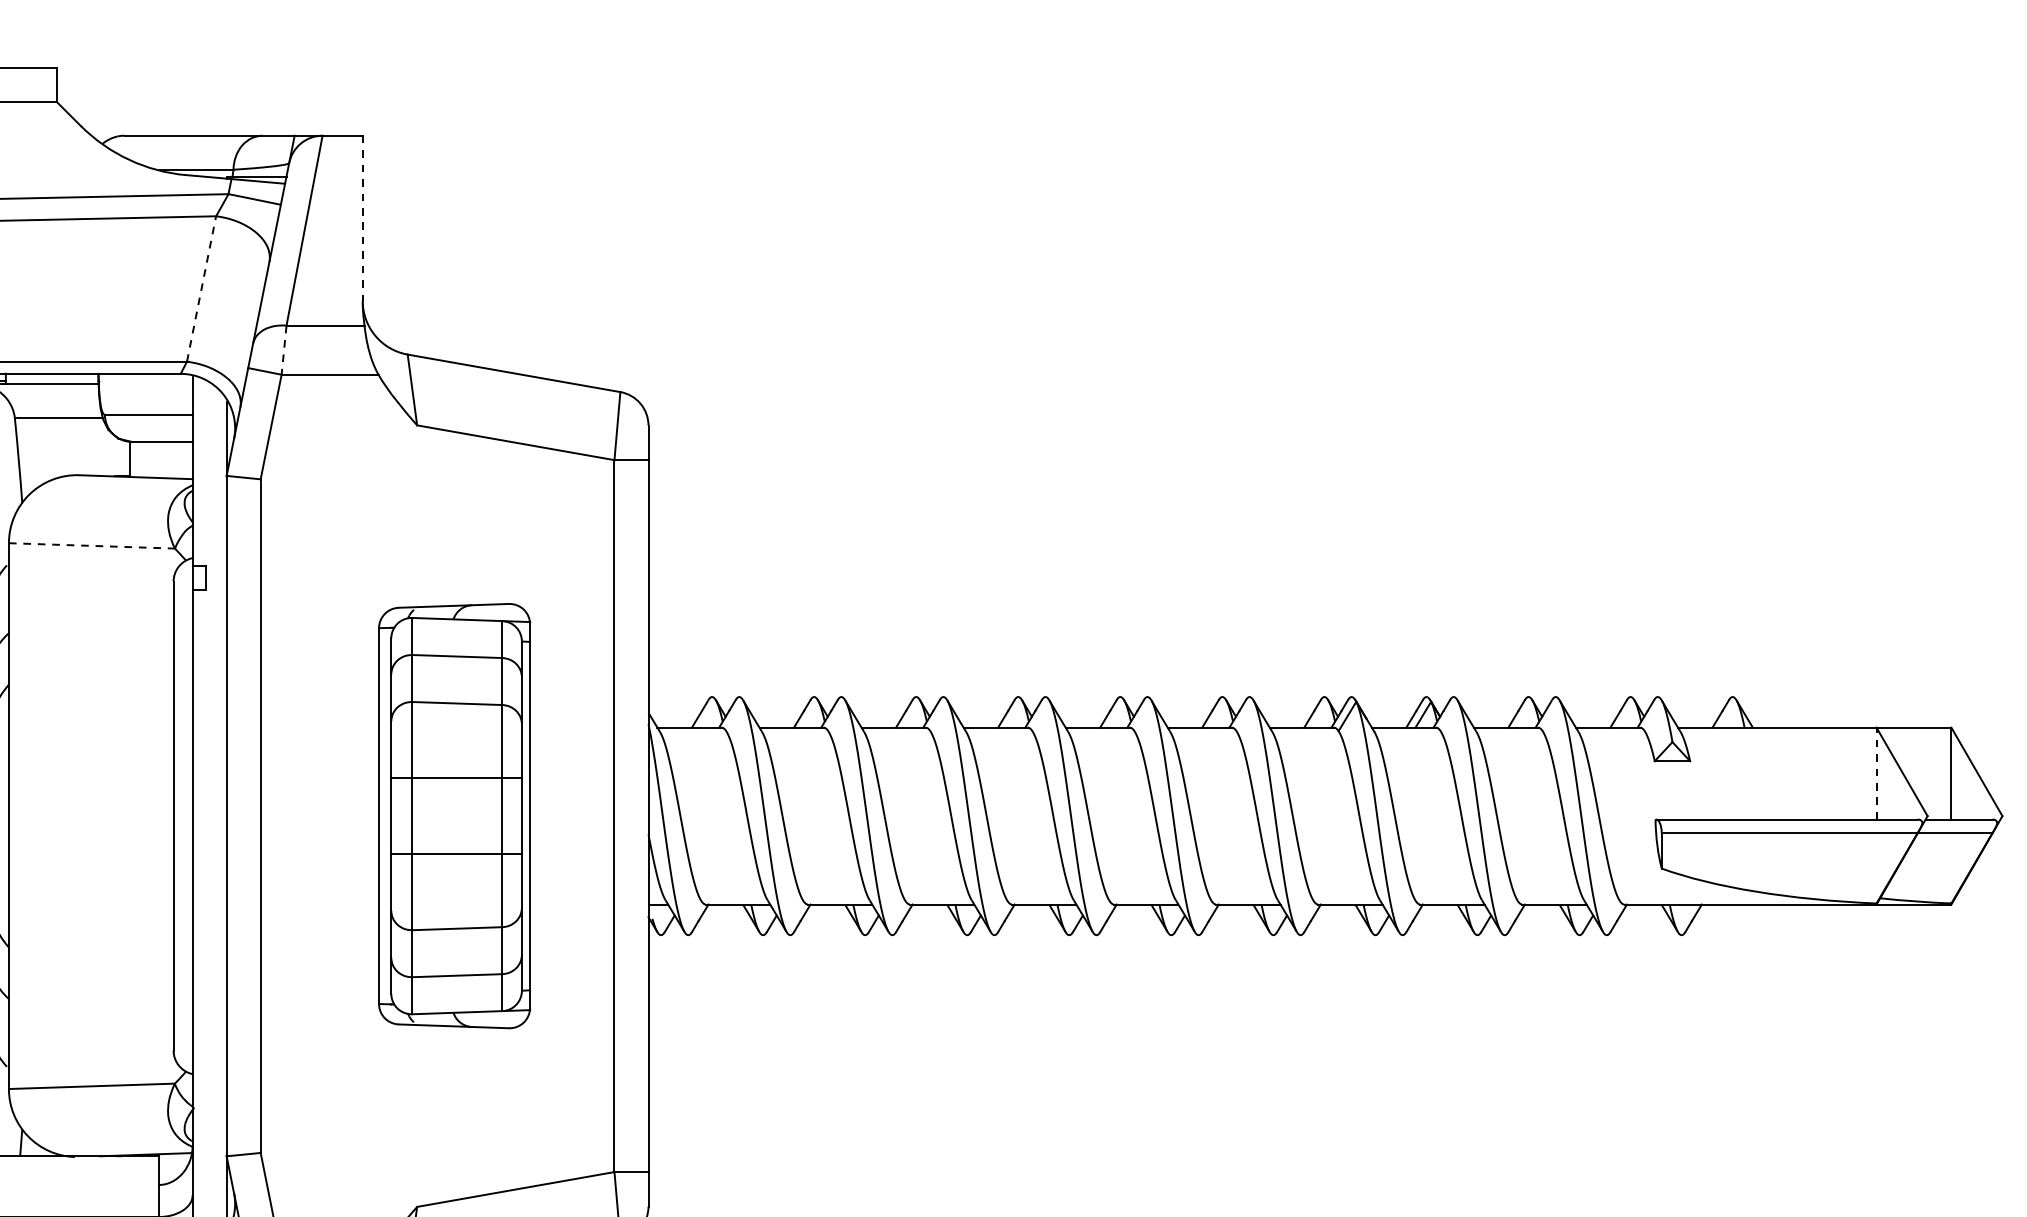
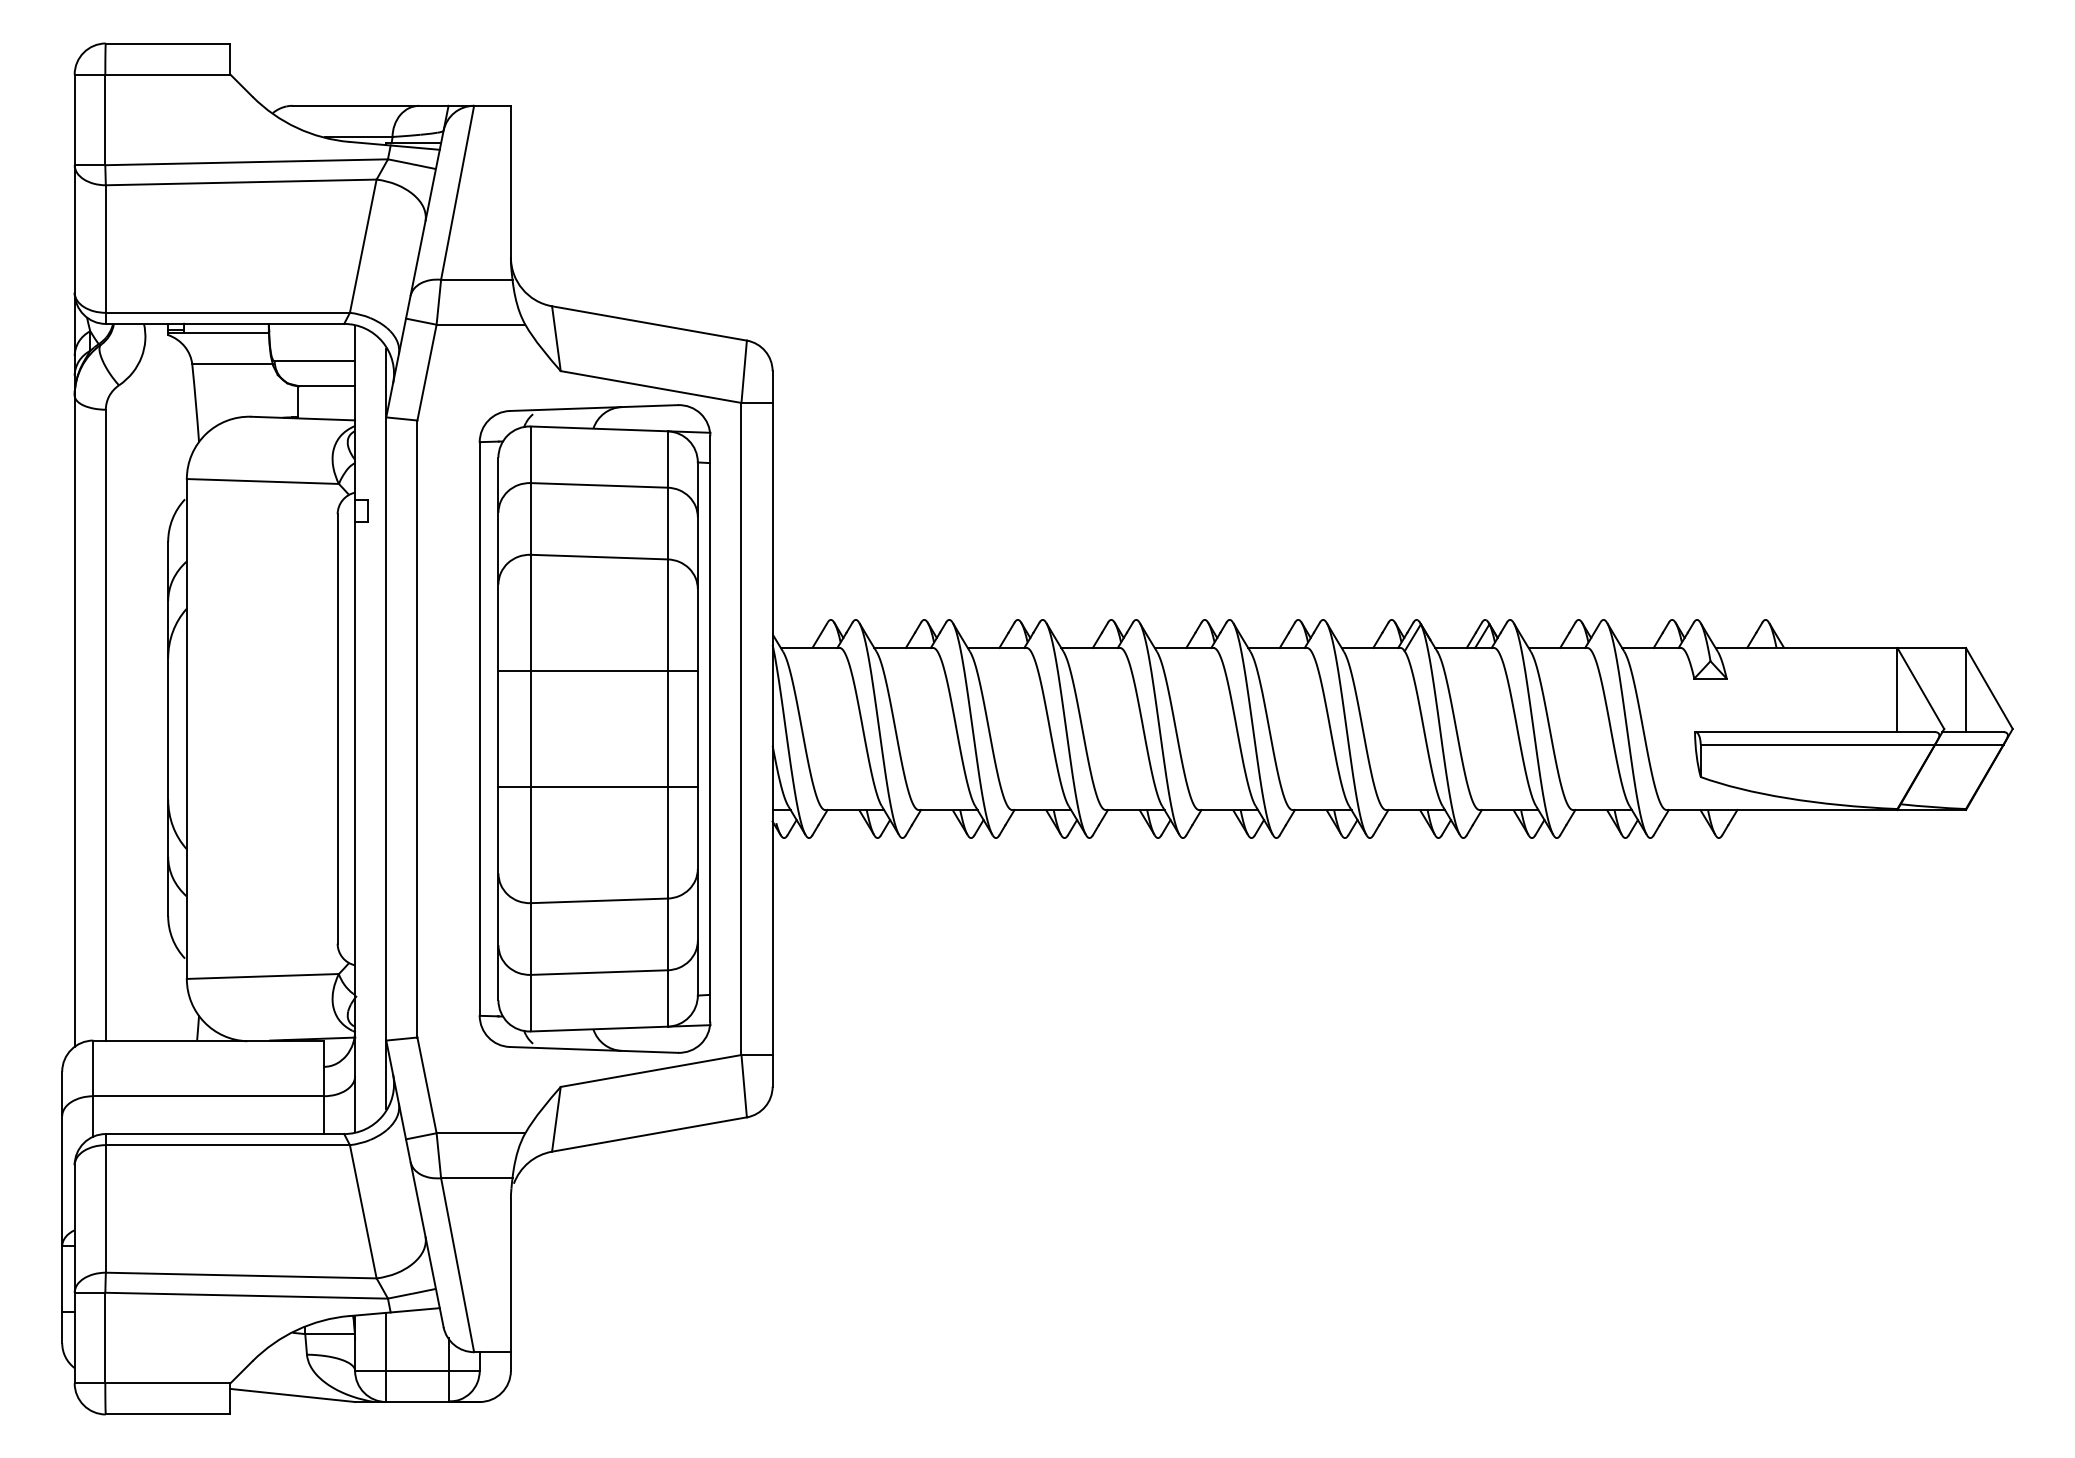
line: (362, 219) -> (510, 182), dashed -> solid
line: (201, 289) -> (363, 246), dashed -> solid
line: (283, 350) -> (438, 302), dashed -> solid
line: (92, 545) -> (263, 481), dashed -> solid
line: (1876, 772) -> (1897, 689), dashed -> solid
part: (454, 815) -> (594, 728), size x1.67

